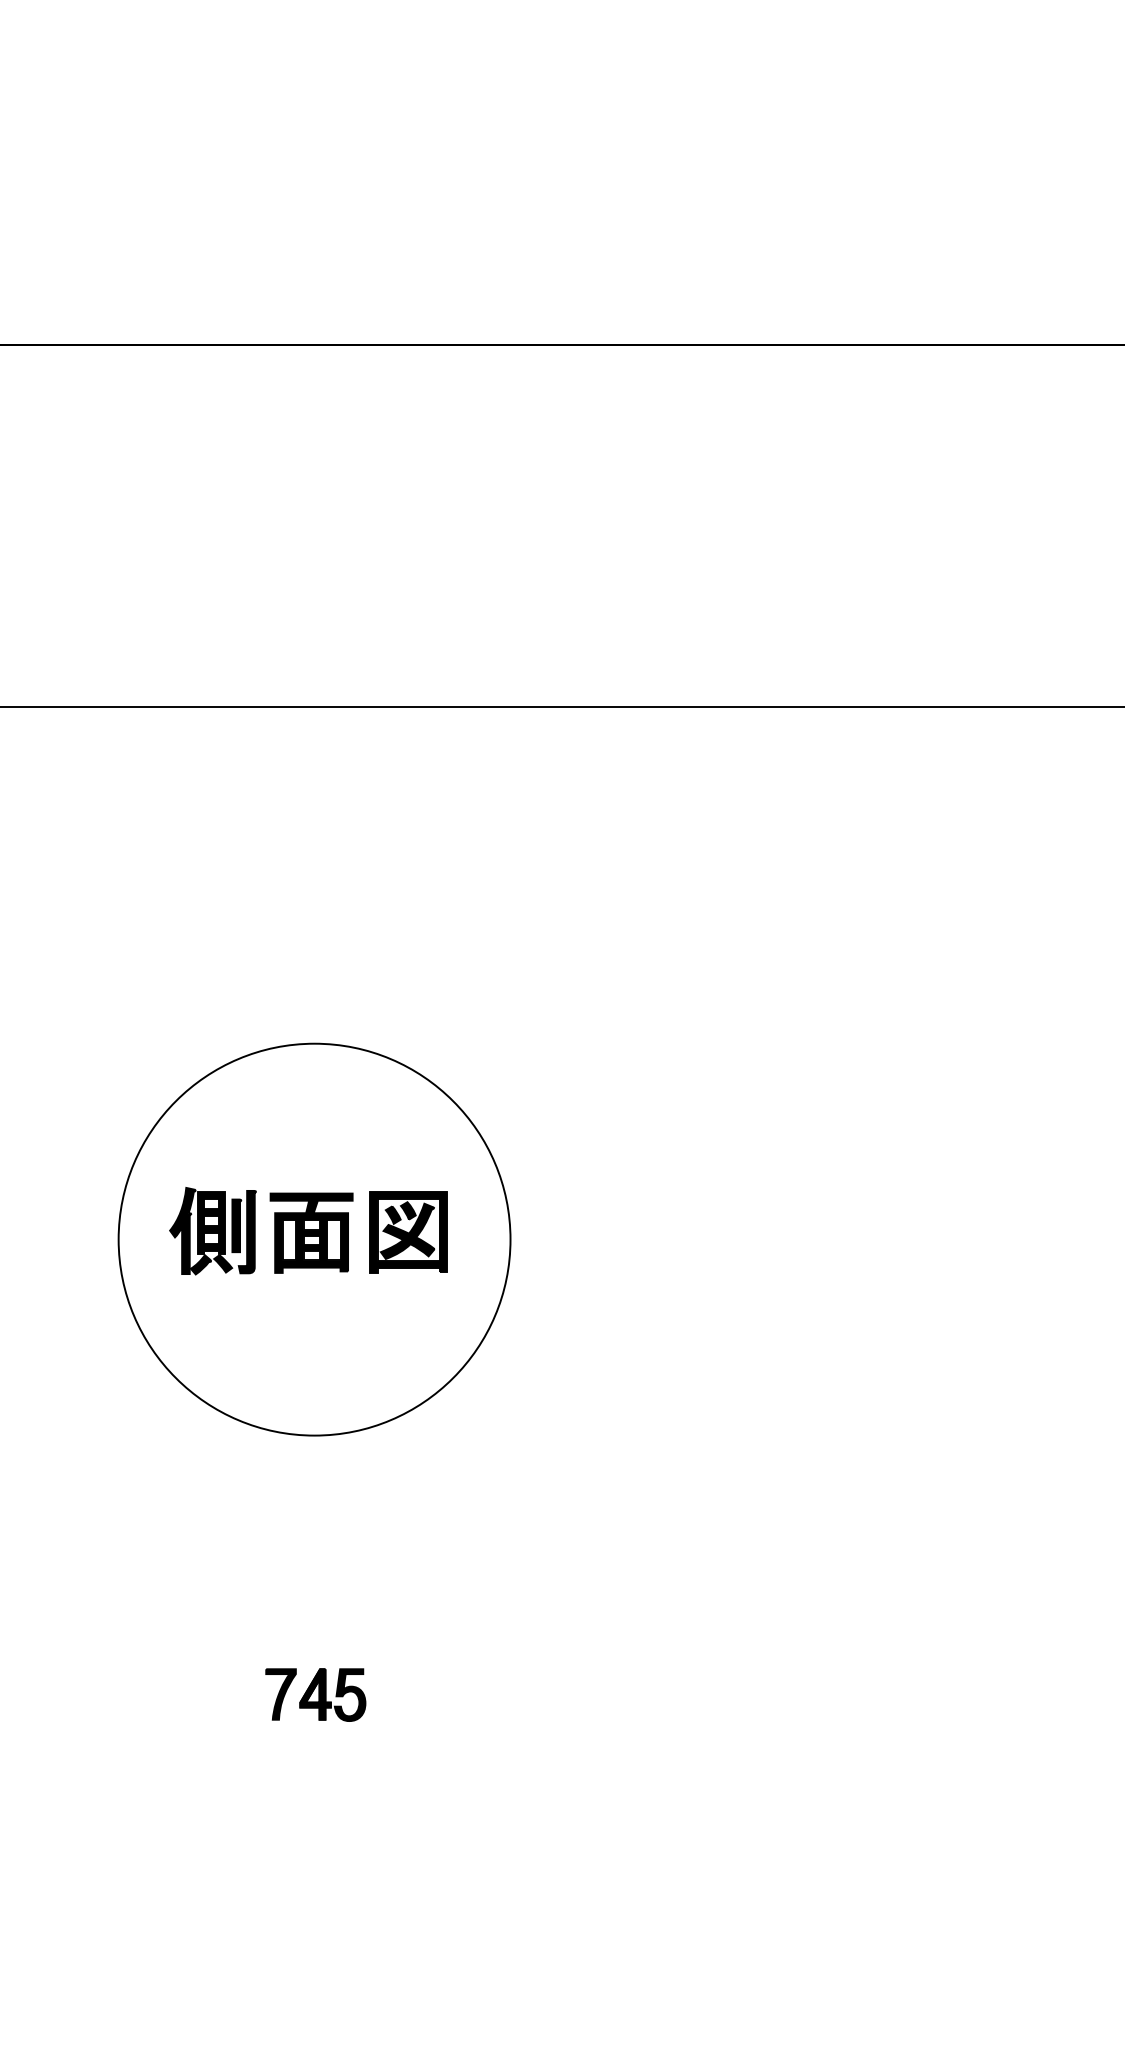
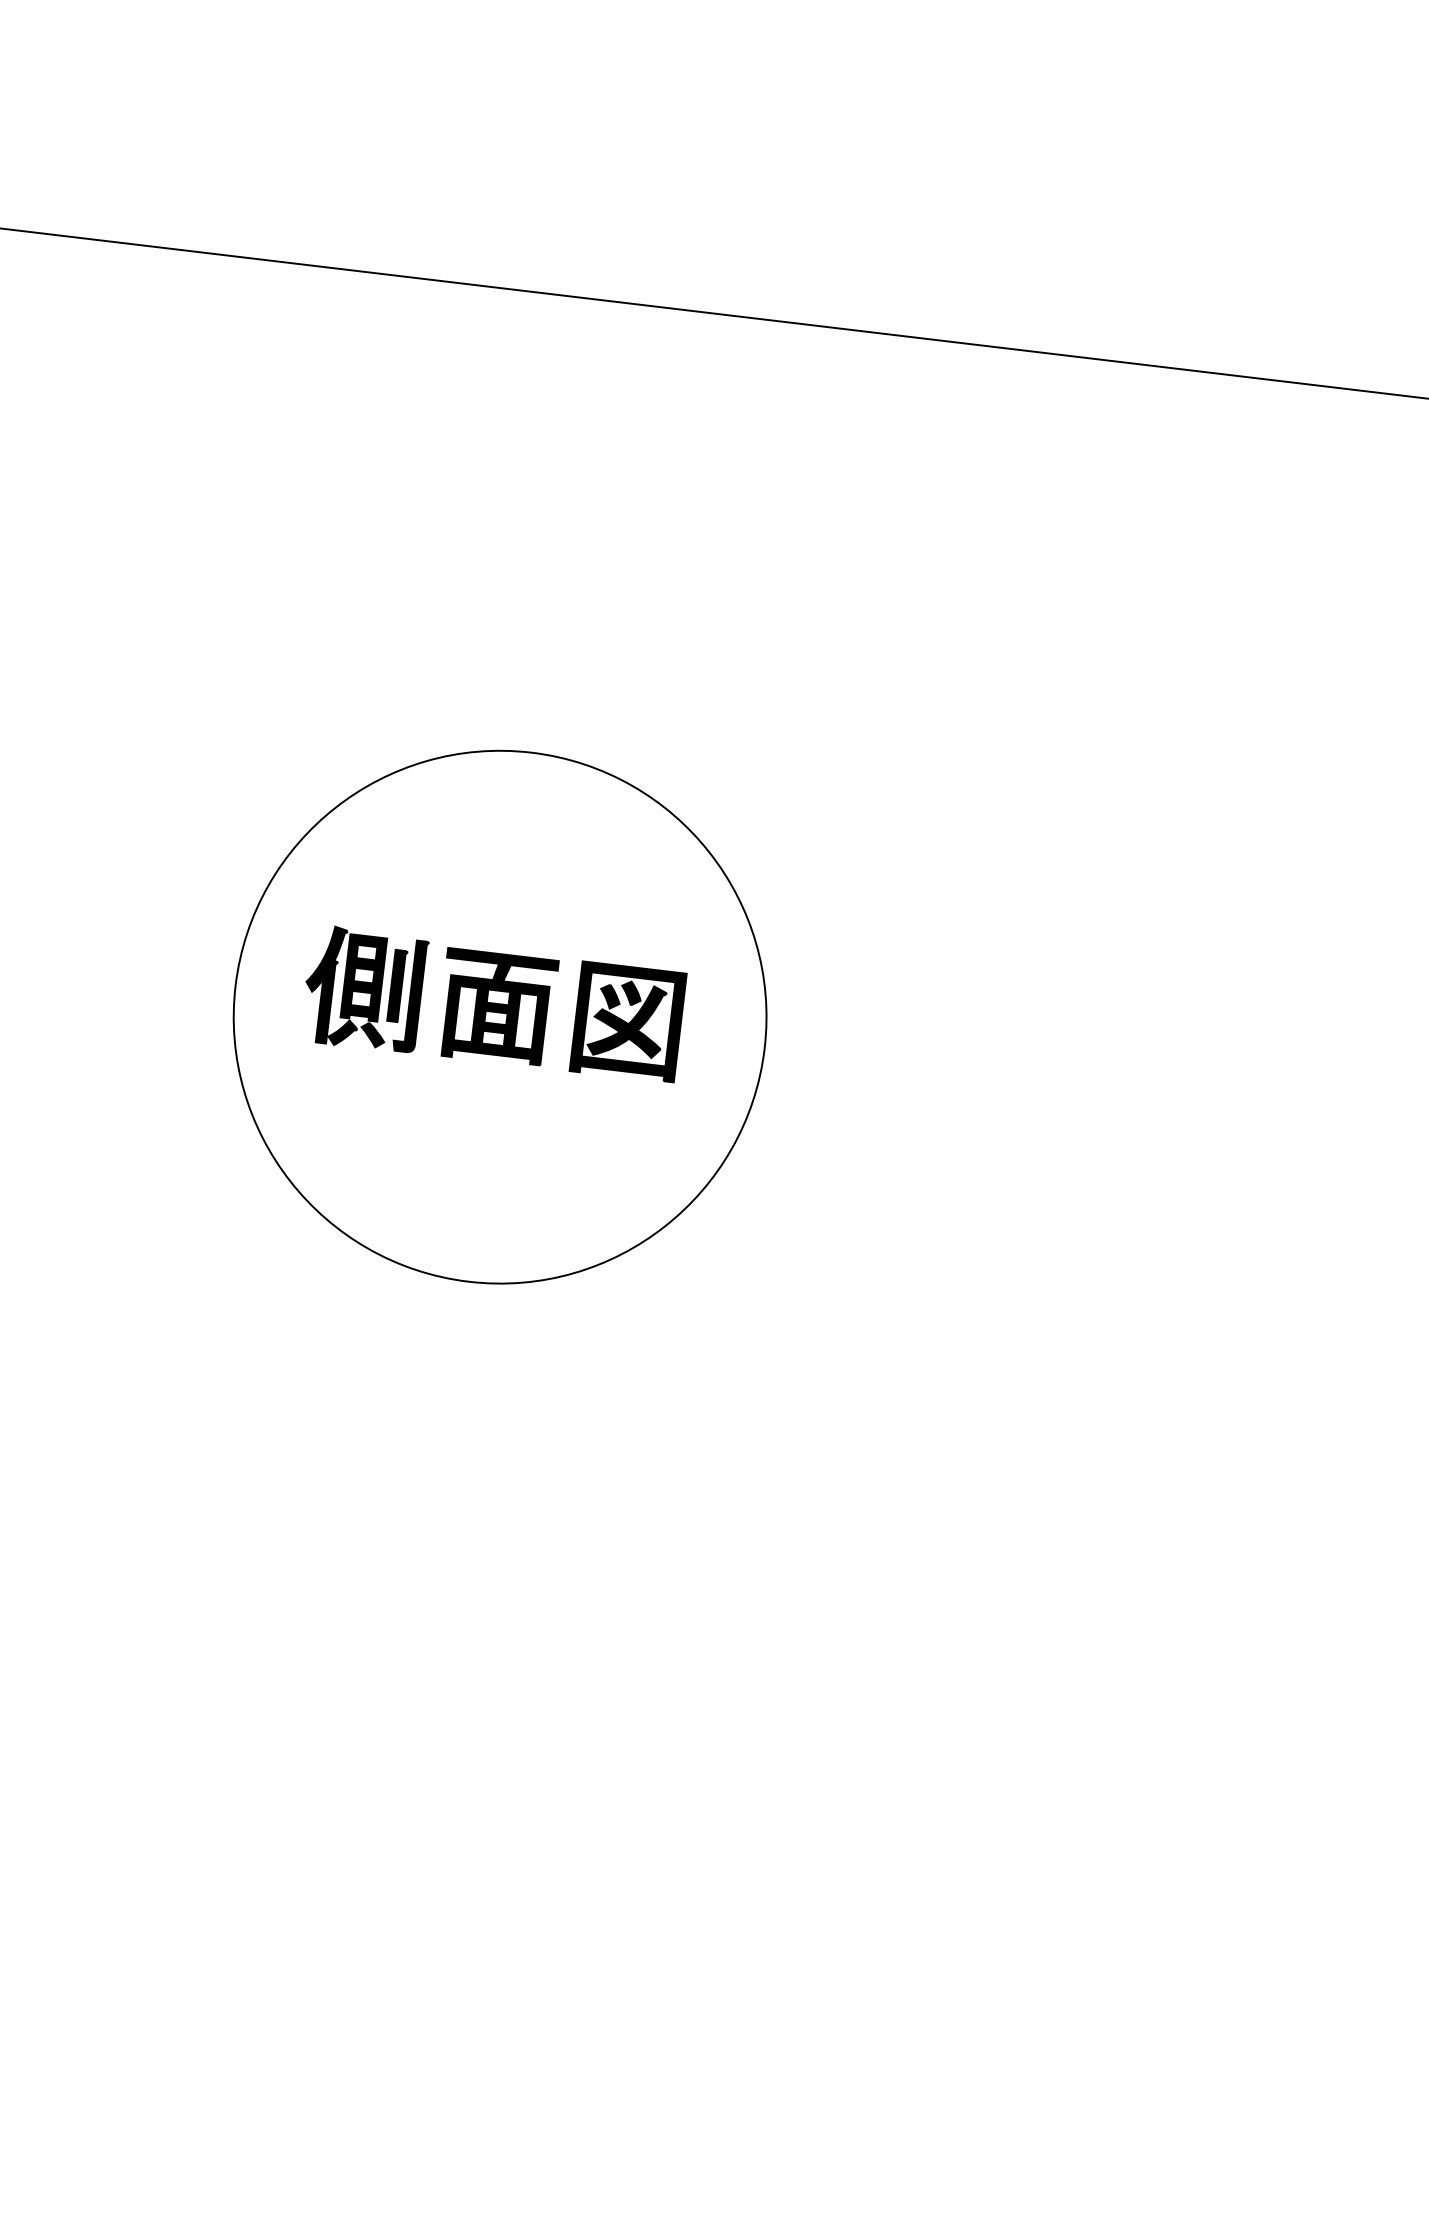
part: (315, 1694) -> (428, 1631), removed

